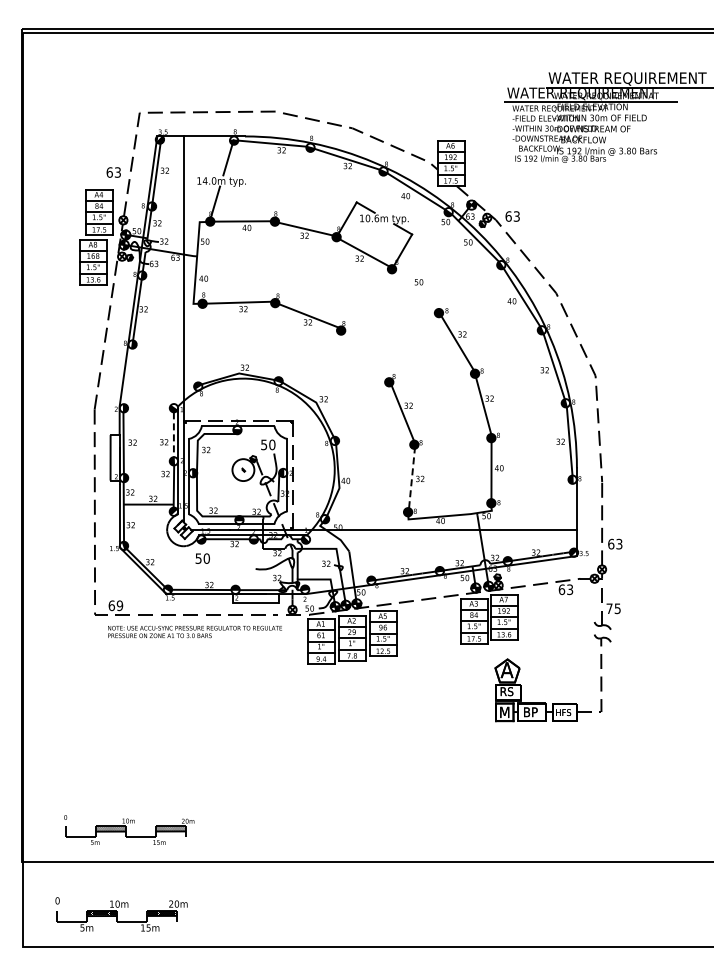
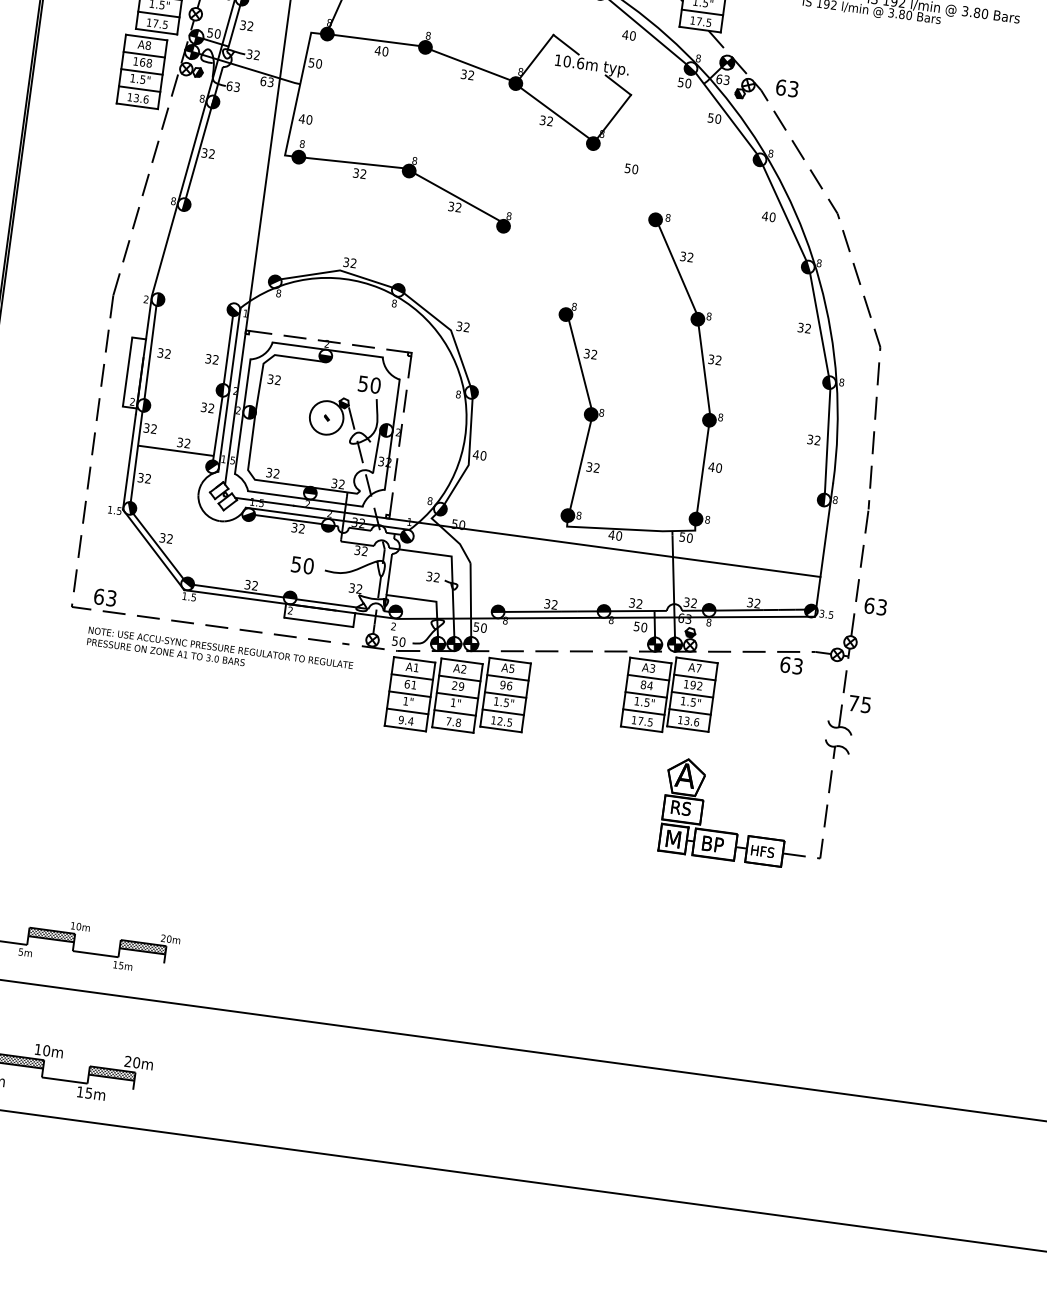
line: (173, 435) -> (227, 351), dashed -> solid
line: (411, 478) -> (579, 465), dashed -> solid
text: (202, 558) -> (302, 565), moved
text: (119, 605) -> (110, 597), 69 -> 63

